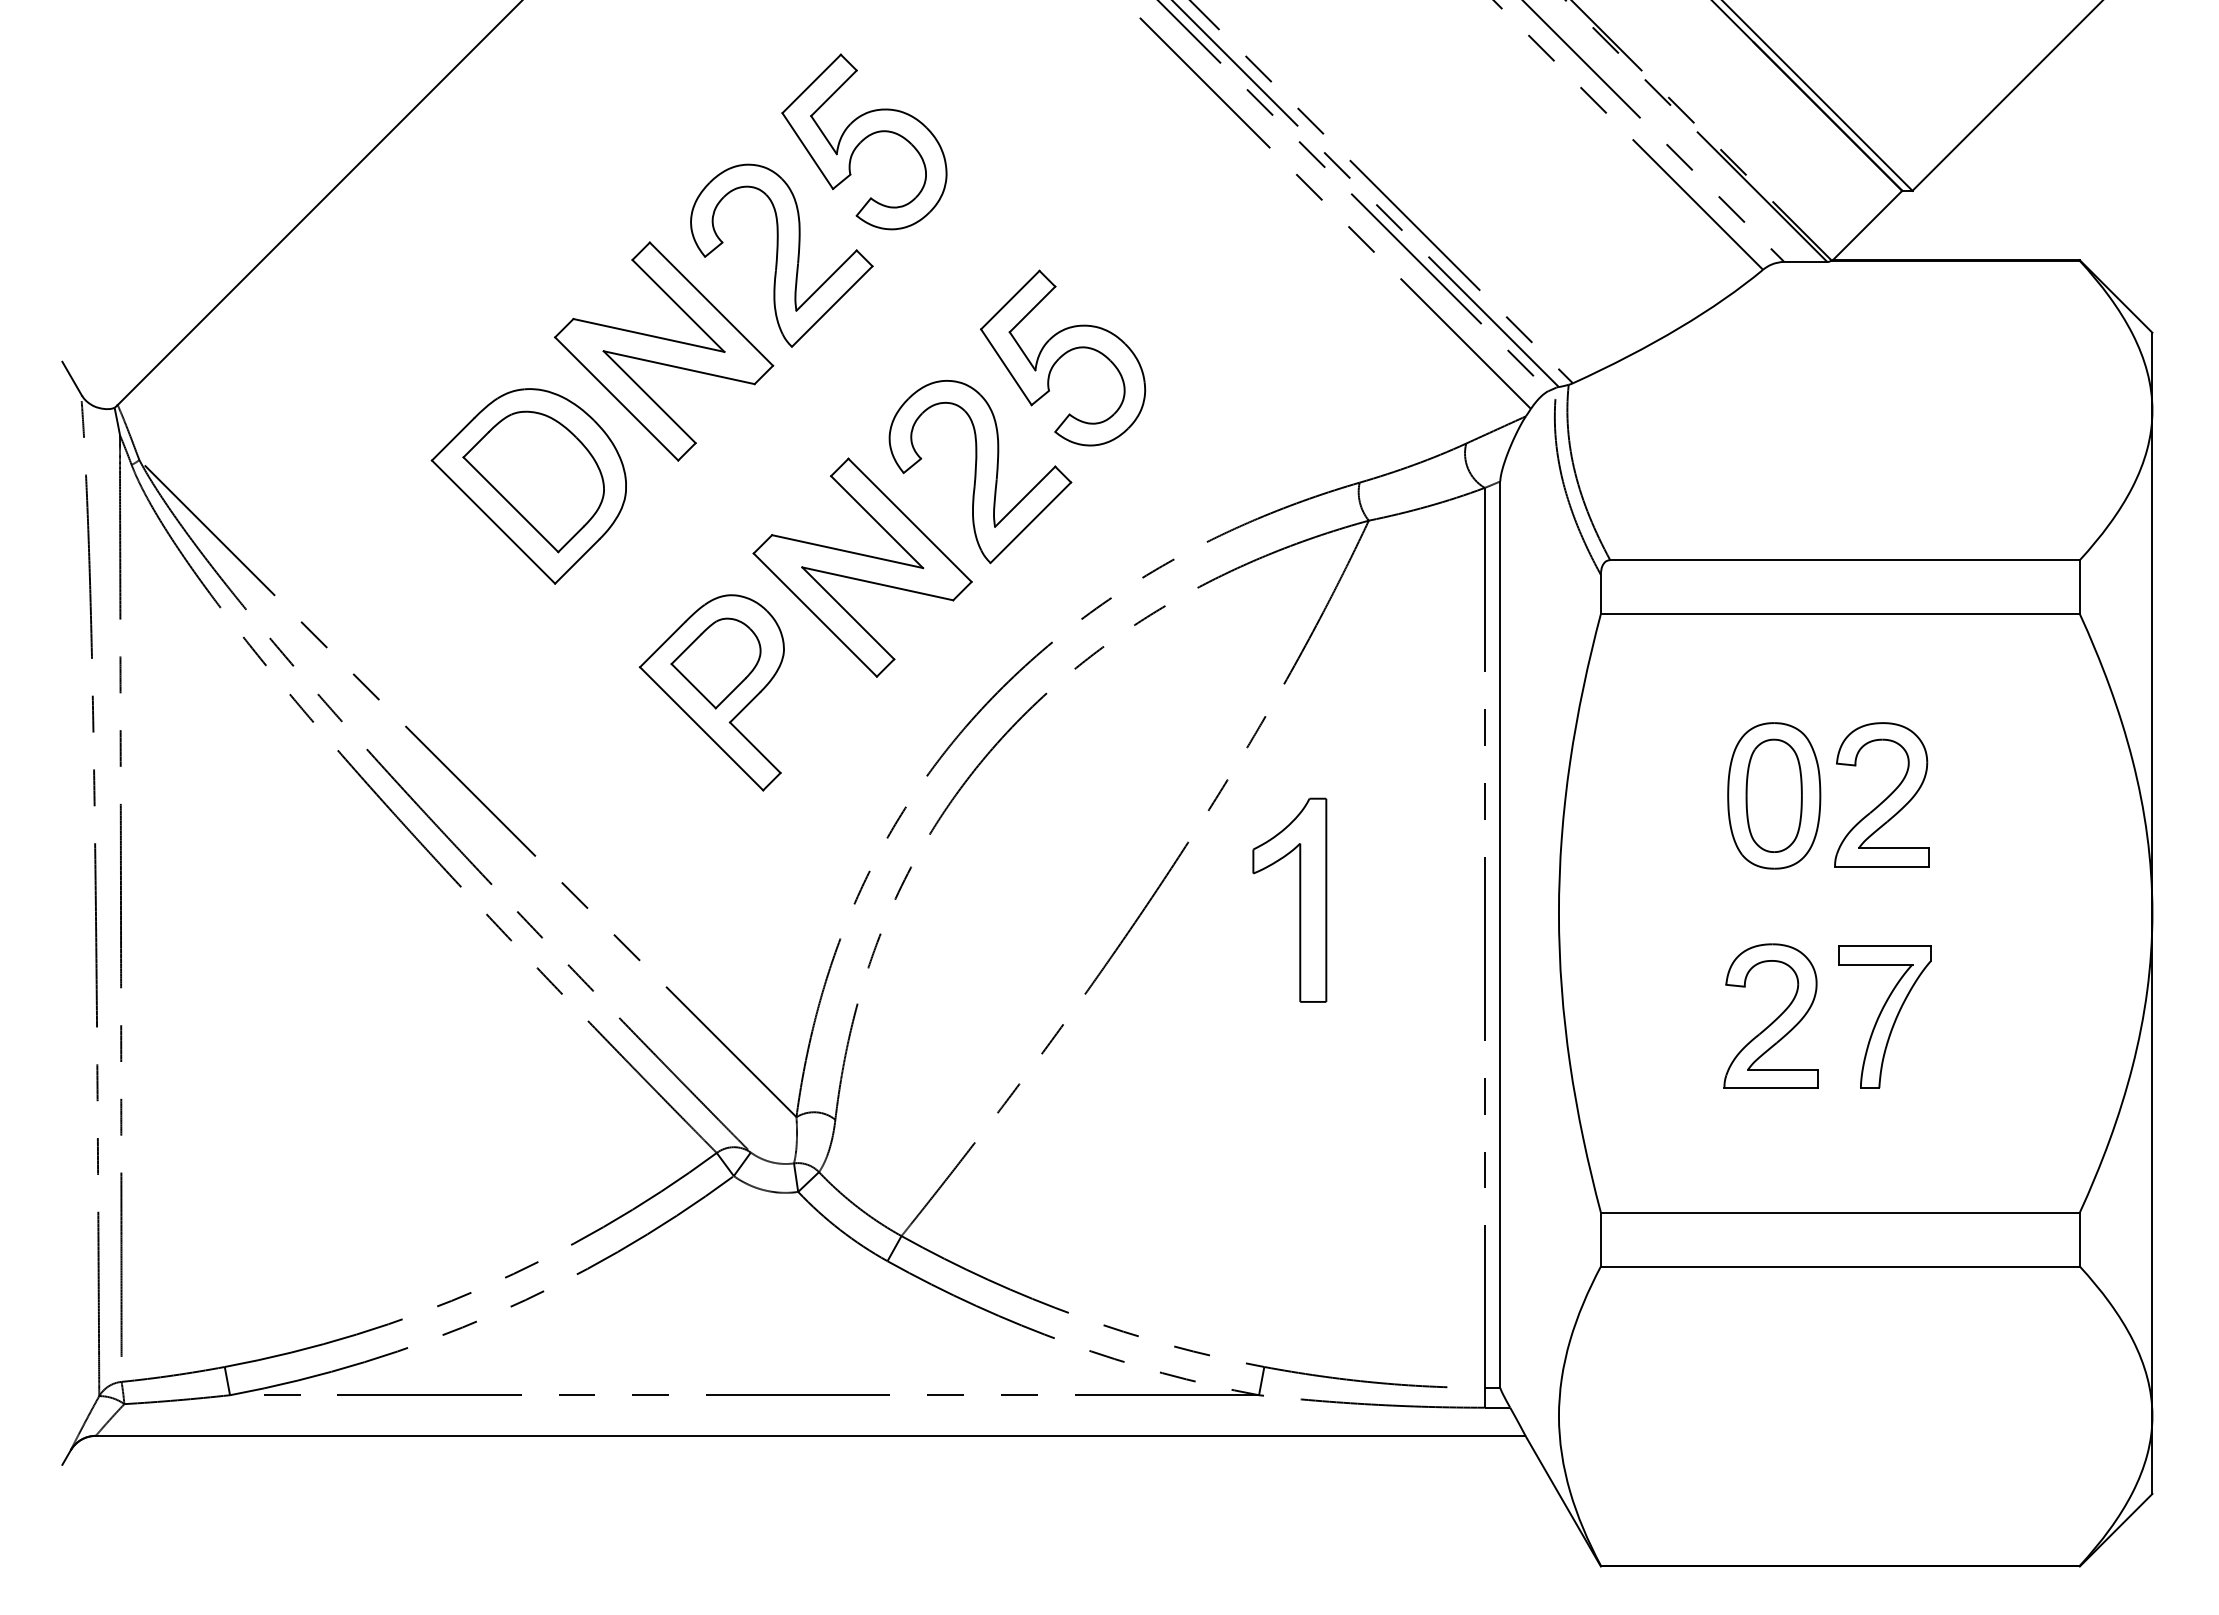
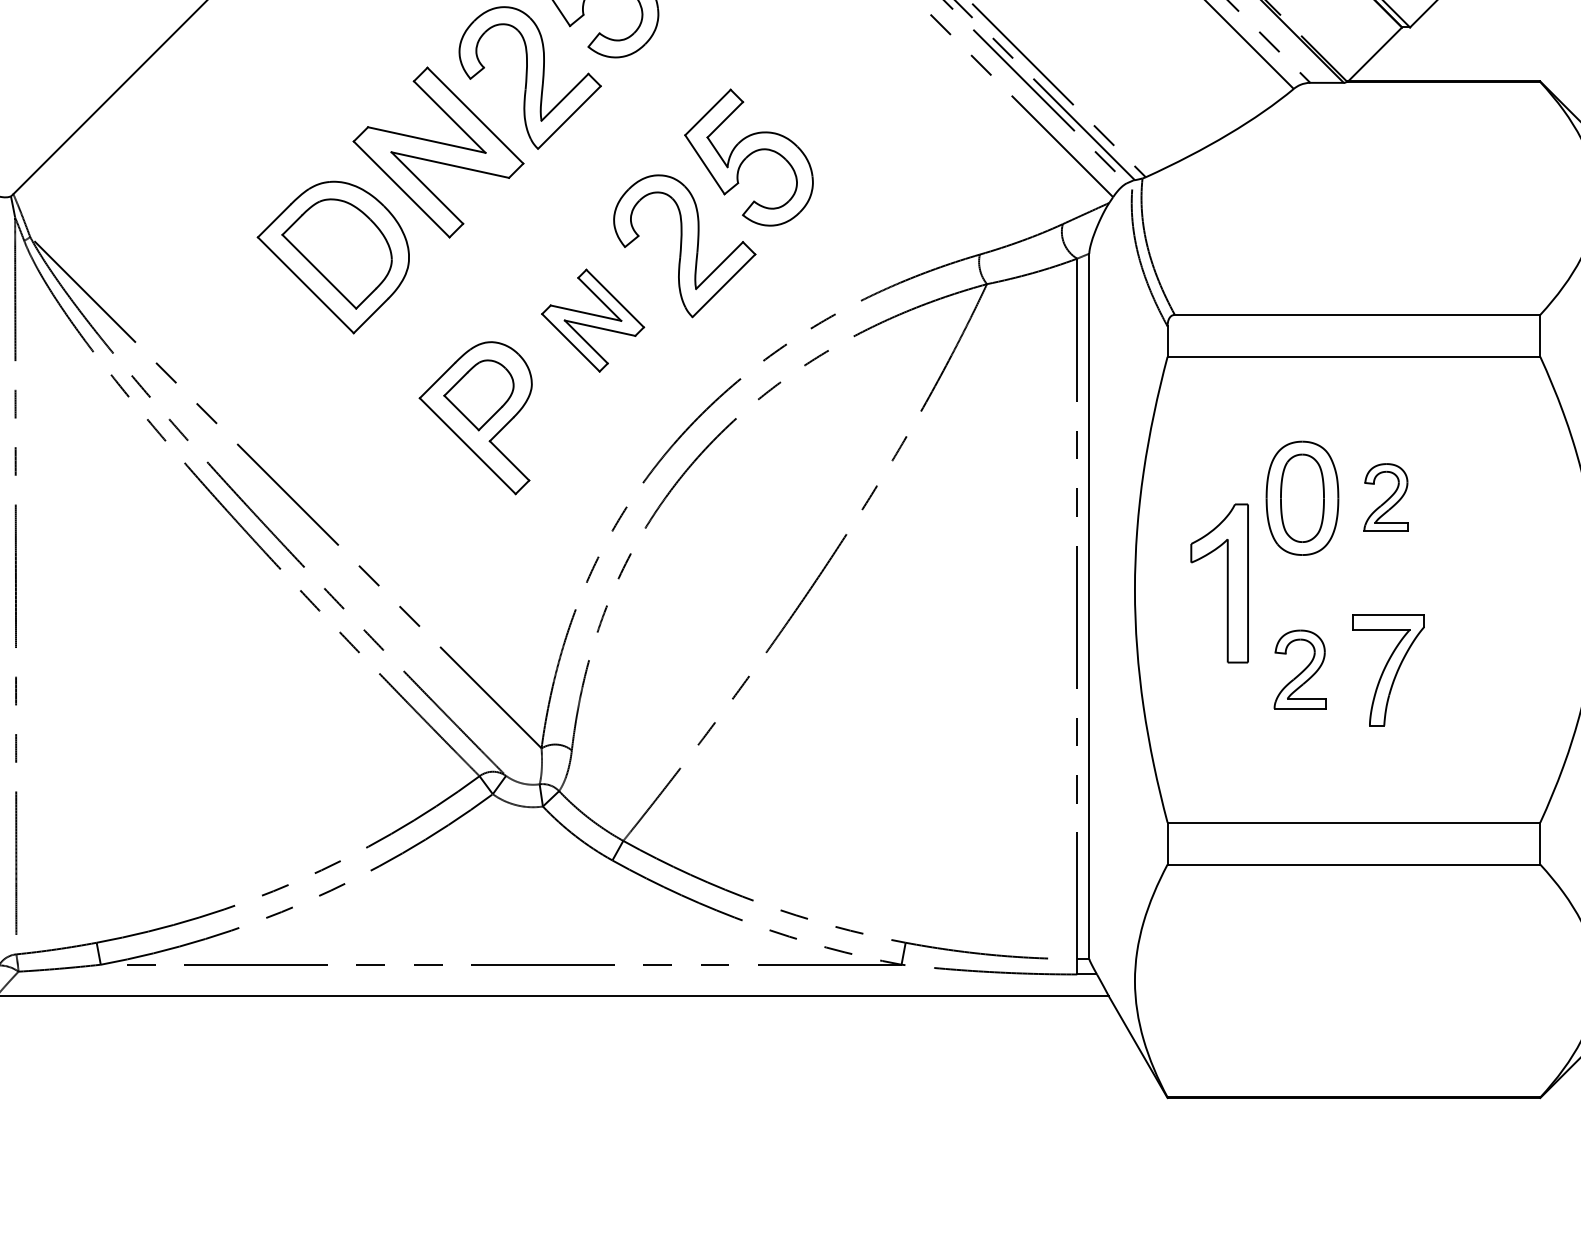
part: (862, 567) -> (592, 320), size x0.6
part: (1881, 794) -> (1385, 497), size x0.6
part: (1299, 899) -> (1227, 582), moved
part: (1770, 1015) -> (1299, 669), size x0.7

